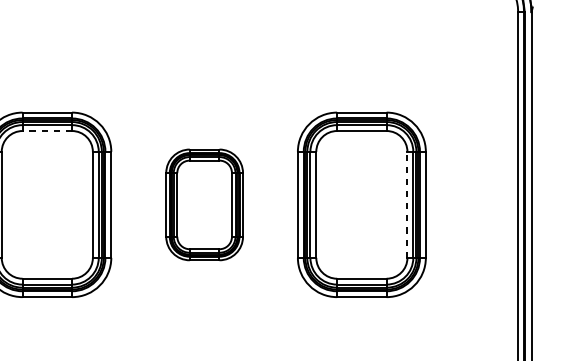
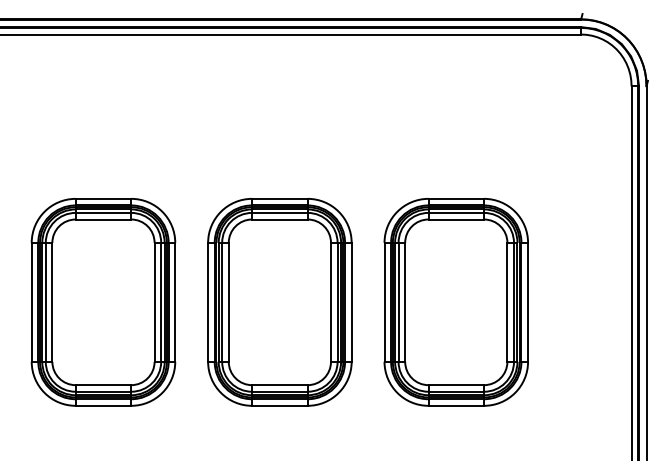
line: (47, 131) -> (103, 219), dashed -> solid
line: (407, 204) -> (507, 301), dashed -> solid
part: (204, 205) -> (279, 302), size x1.67

